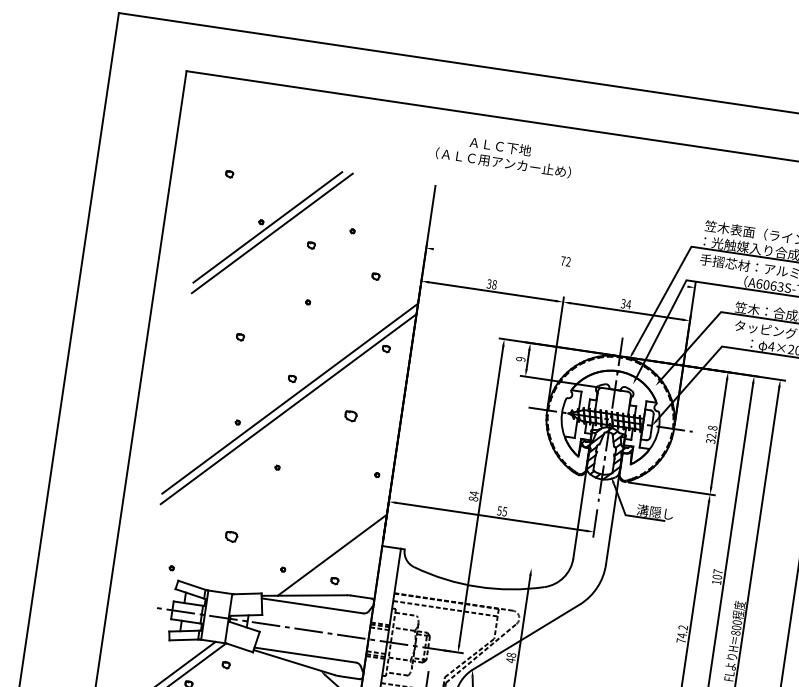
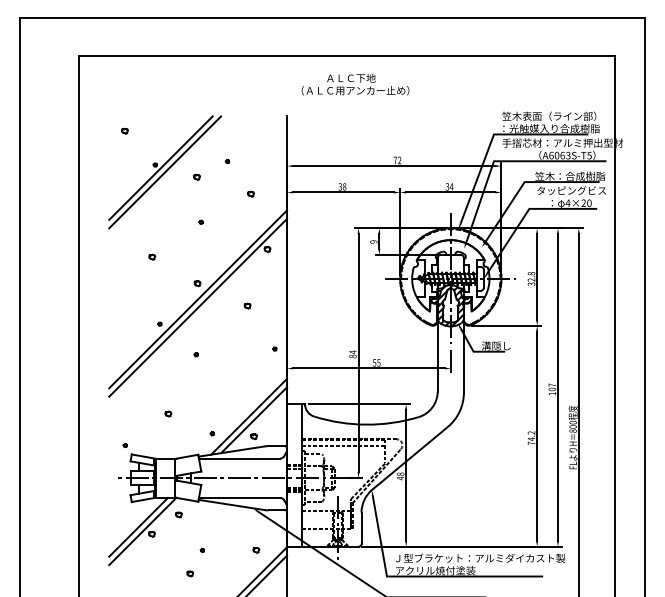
text: (504, 155) -> (355, 84), moved
line: (560, 268) -> (394, 166), added
part: (350, 415) -> (247, 305), size x0.62
part: (231, 536) -> (168, 413), size x0.62
line: (471, 558) -> (358, 403), added
line: (338, 560) -> (254, 420), added

